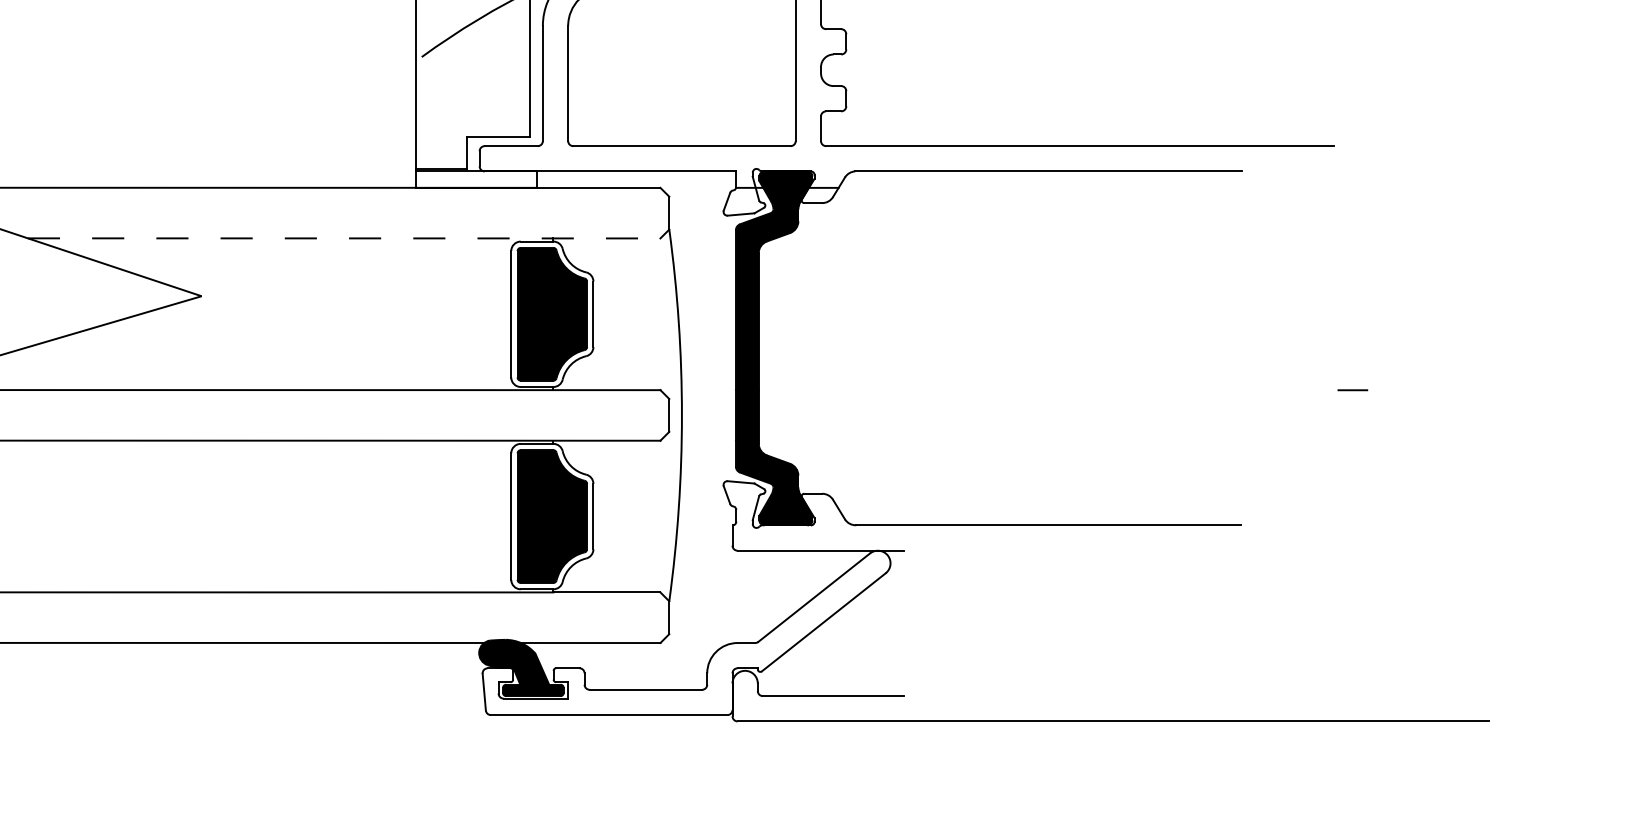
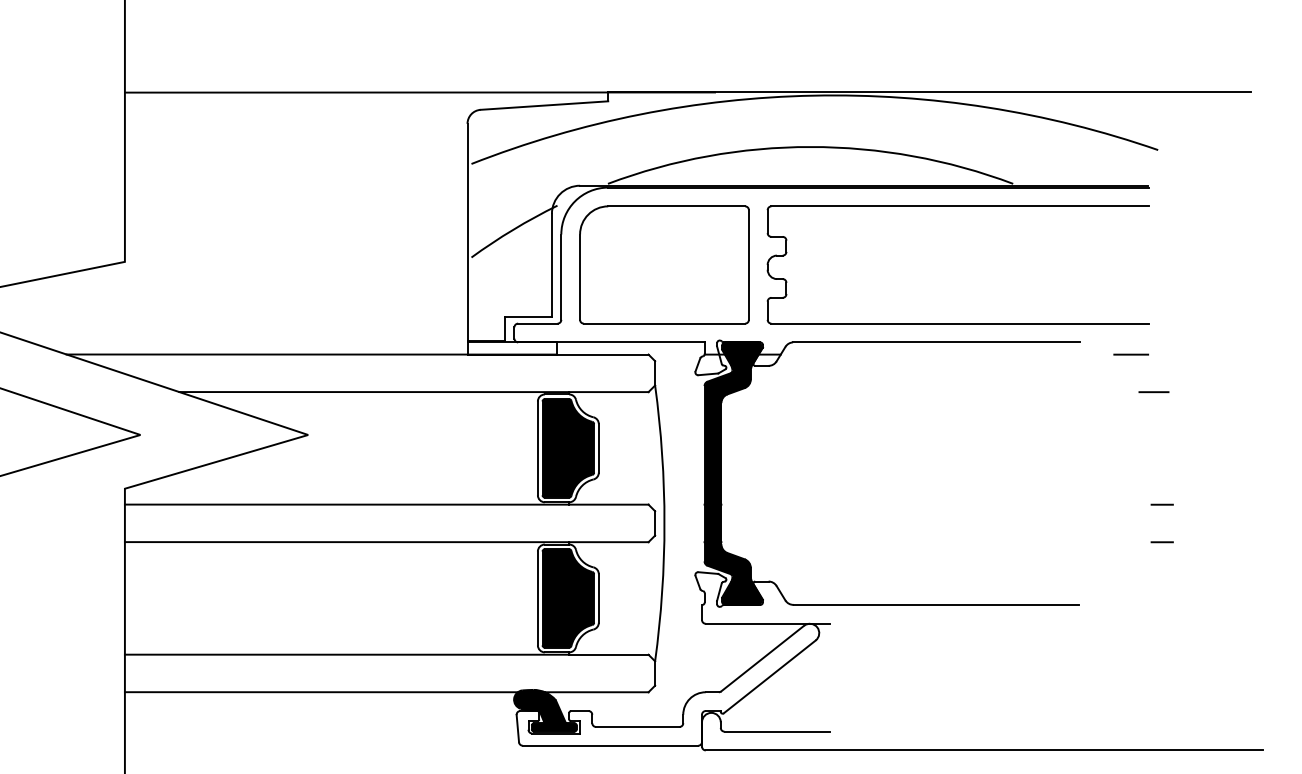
line: (1311, 187) -> (1131, 354), added
line: (343, 238) -> (413, 392), dashed -> solid
line: (1341, 238) -> (1153, 392), added
line: (1351, 441) -> (1161, 542), added

